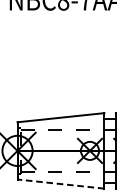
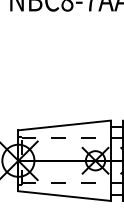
line: (60, 184) -> (64, 196), dashed -> solid

